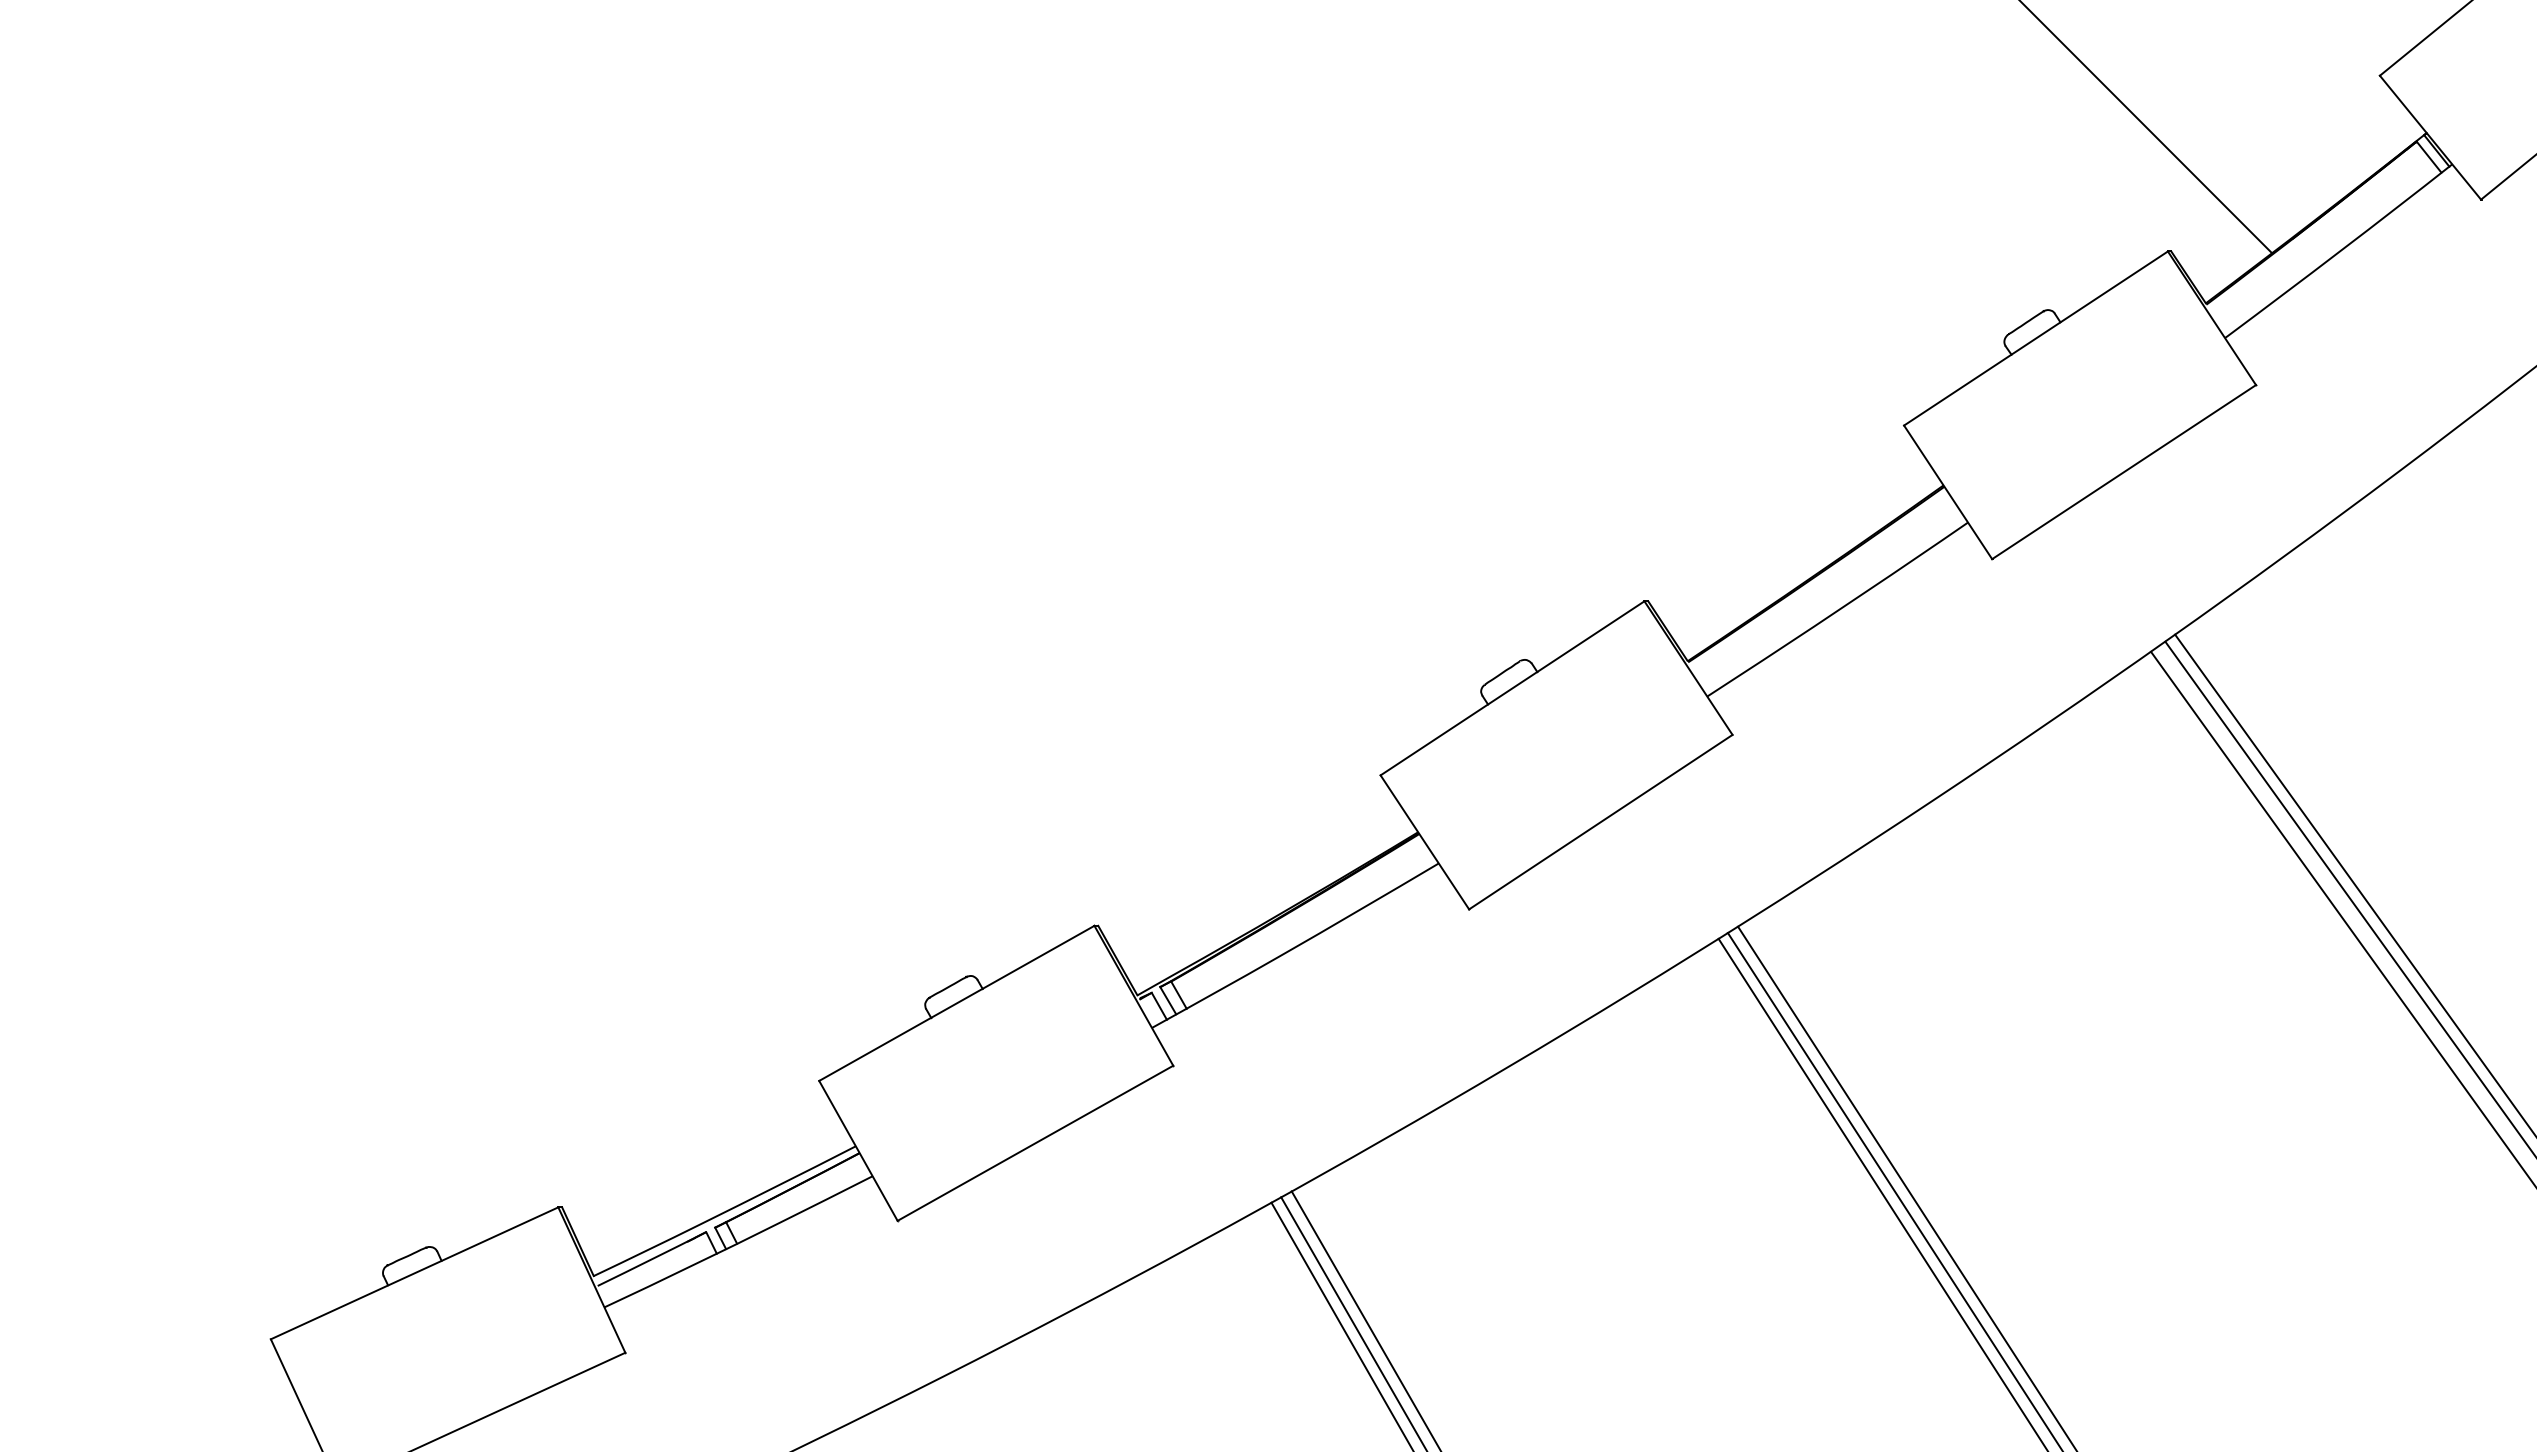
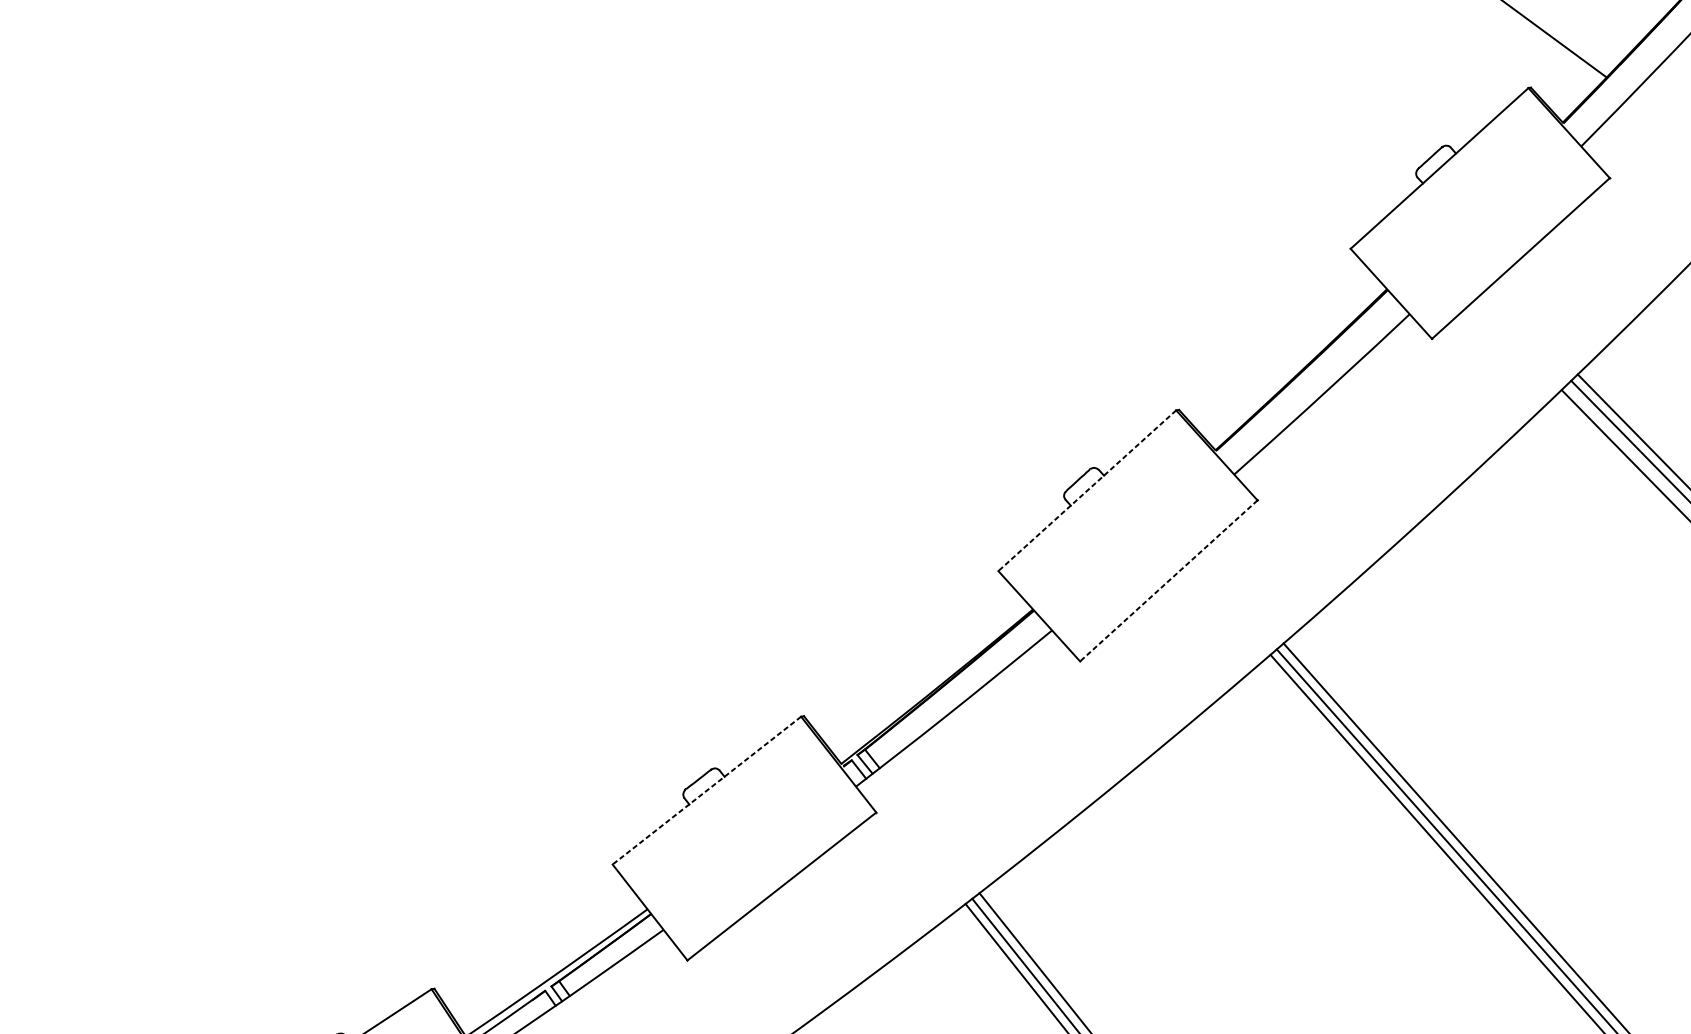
line: (1512, 688) -> (1087, 490), solid -> dashed
line: (1600, 822) -> (1168, 581), solid -> dashed
line: (956, 1003) -> (706, 790), solid -> dashed

